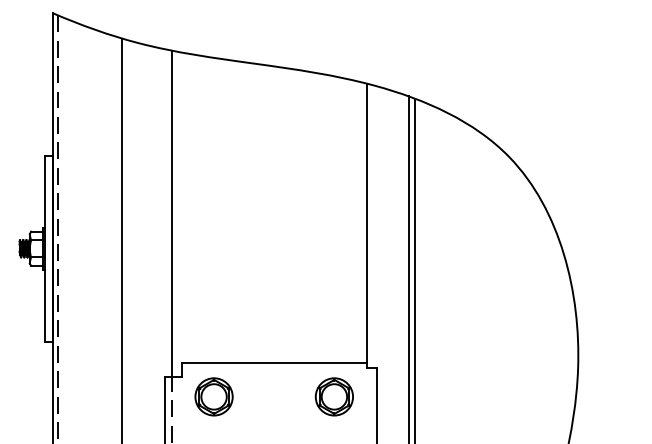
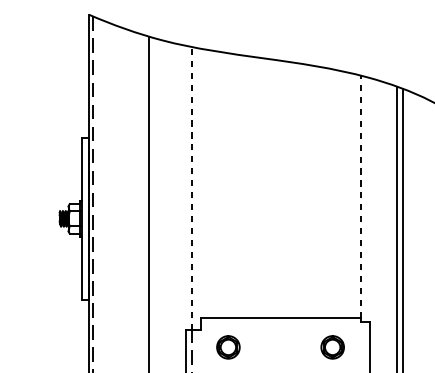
line: (171, 213) -> (191, 188), solid -> dashed
line: (366, 223) -> (360, 196), solid -> dashed
part: (213, 396) -> (227, 347), size x0.7
part: (333, 396) -> (332, 347), size x0.7

